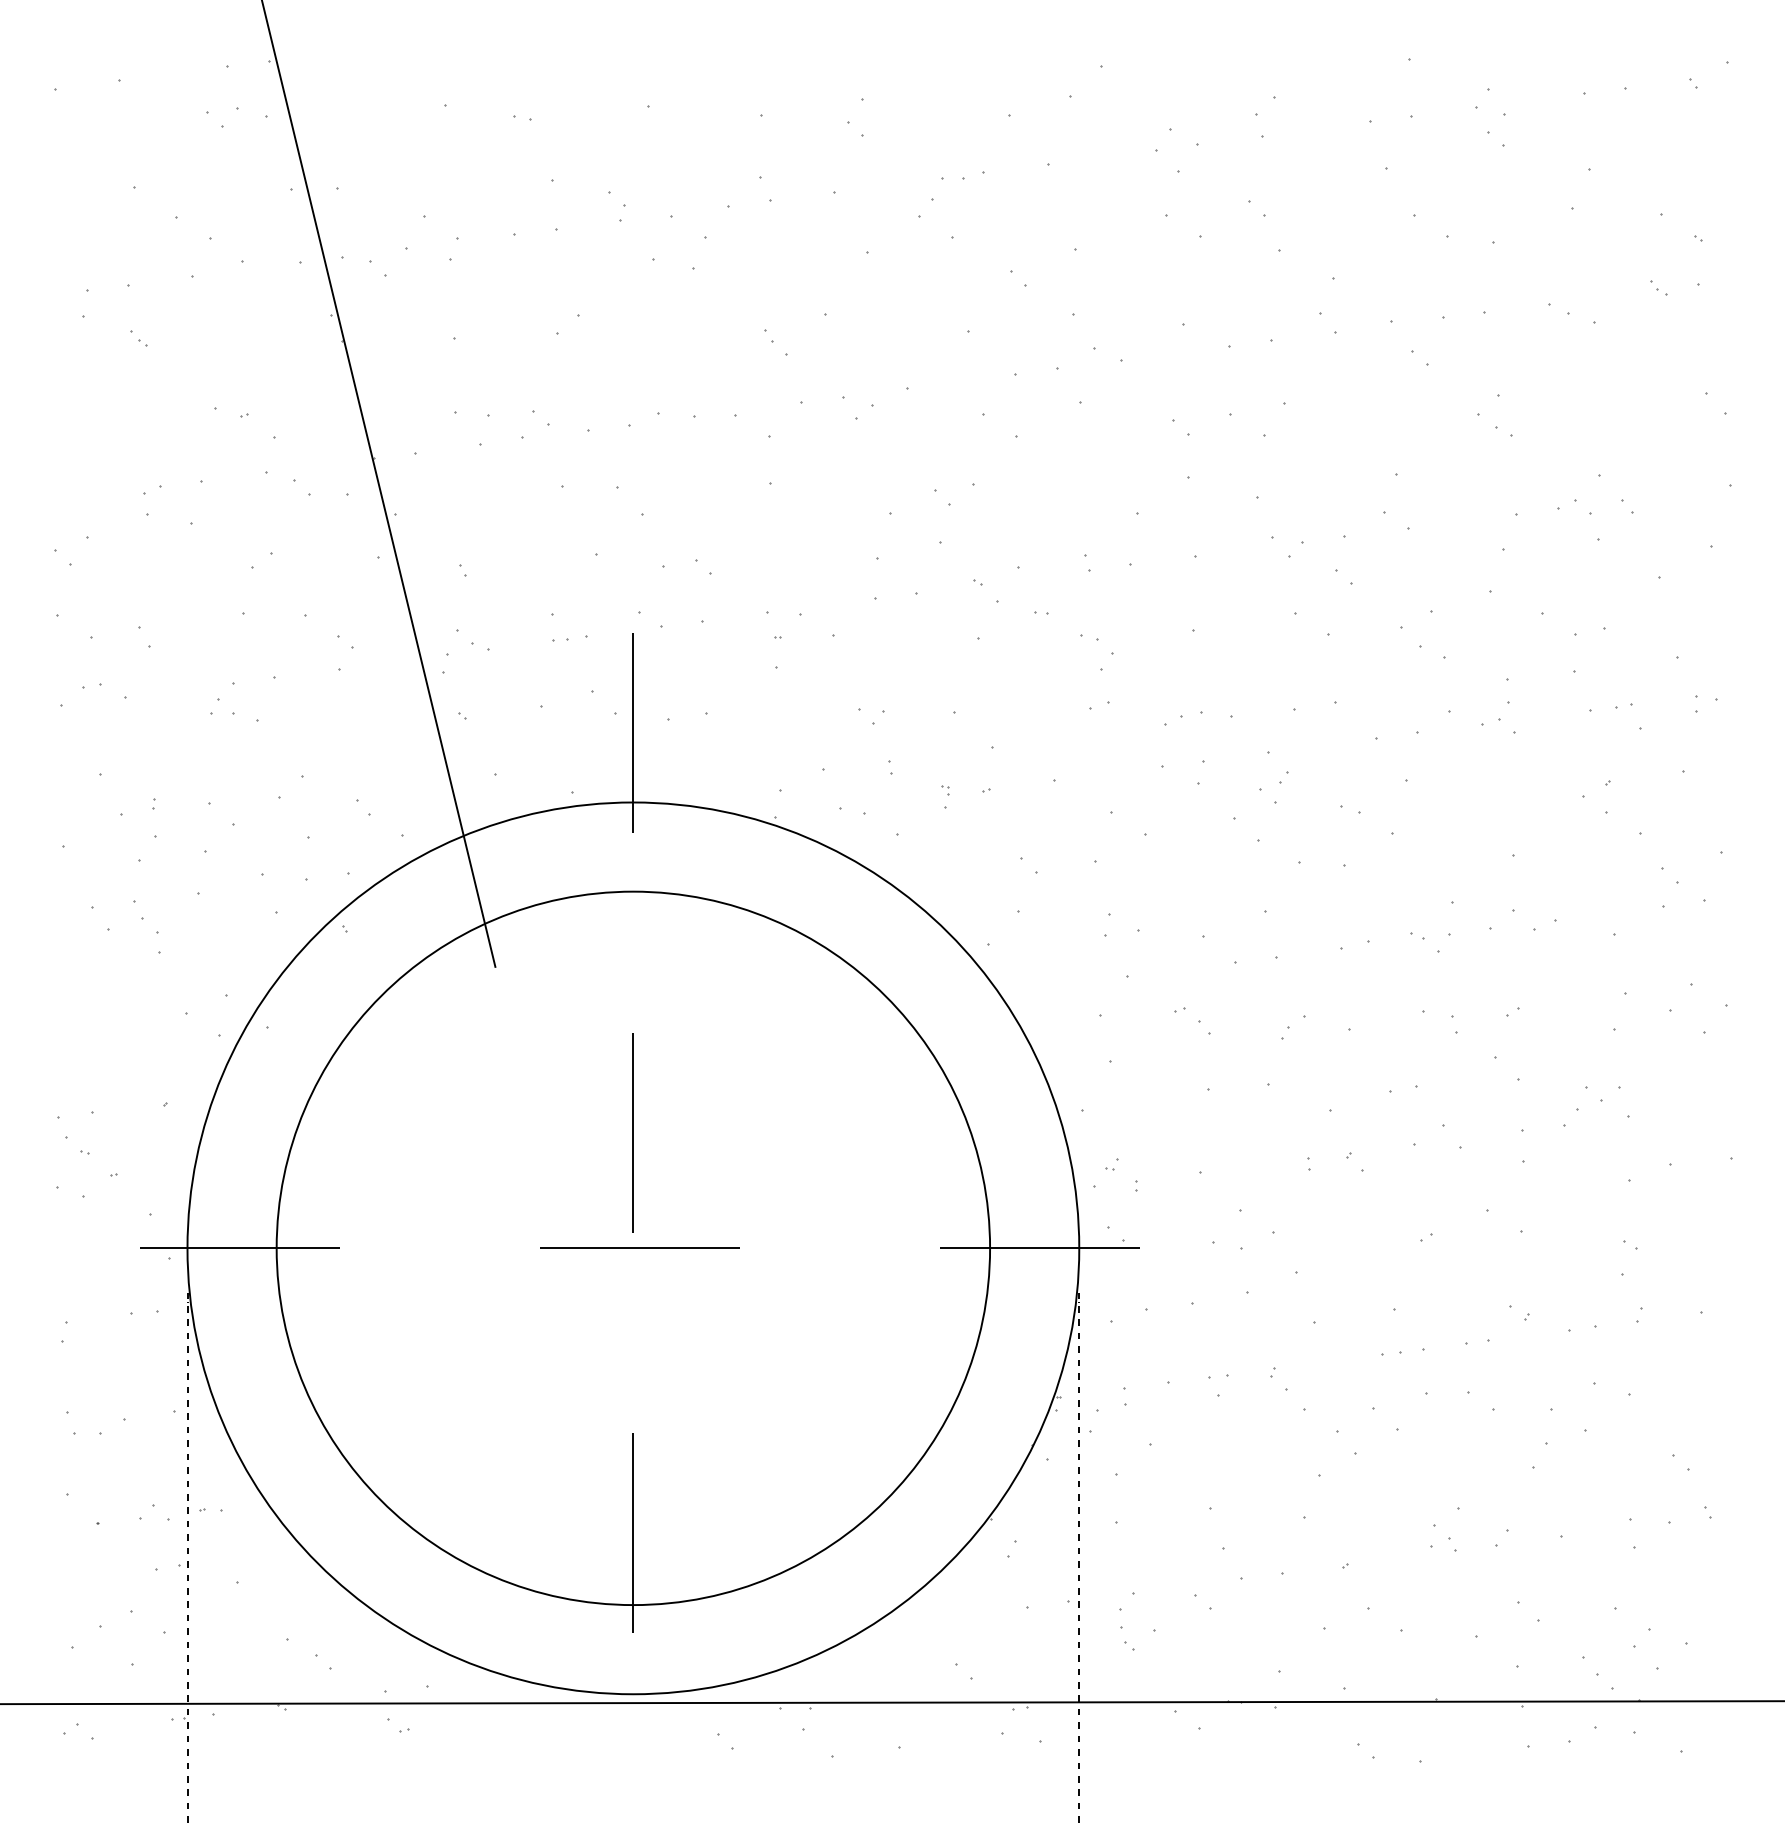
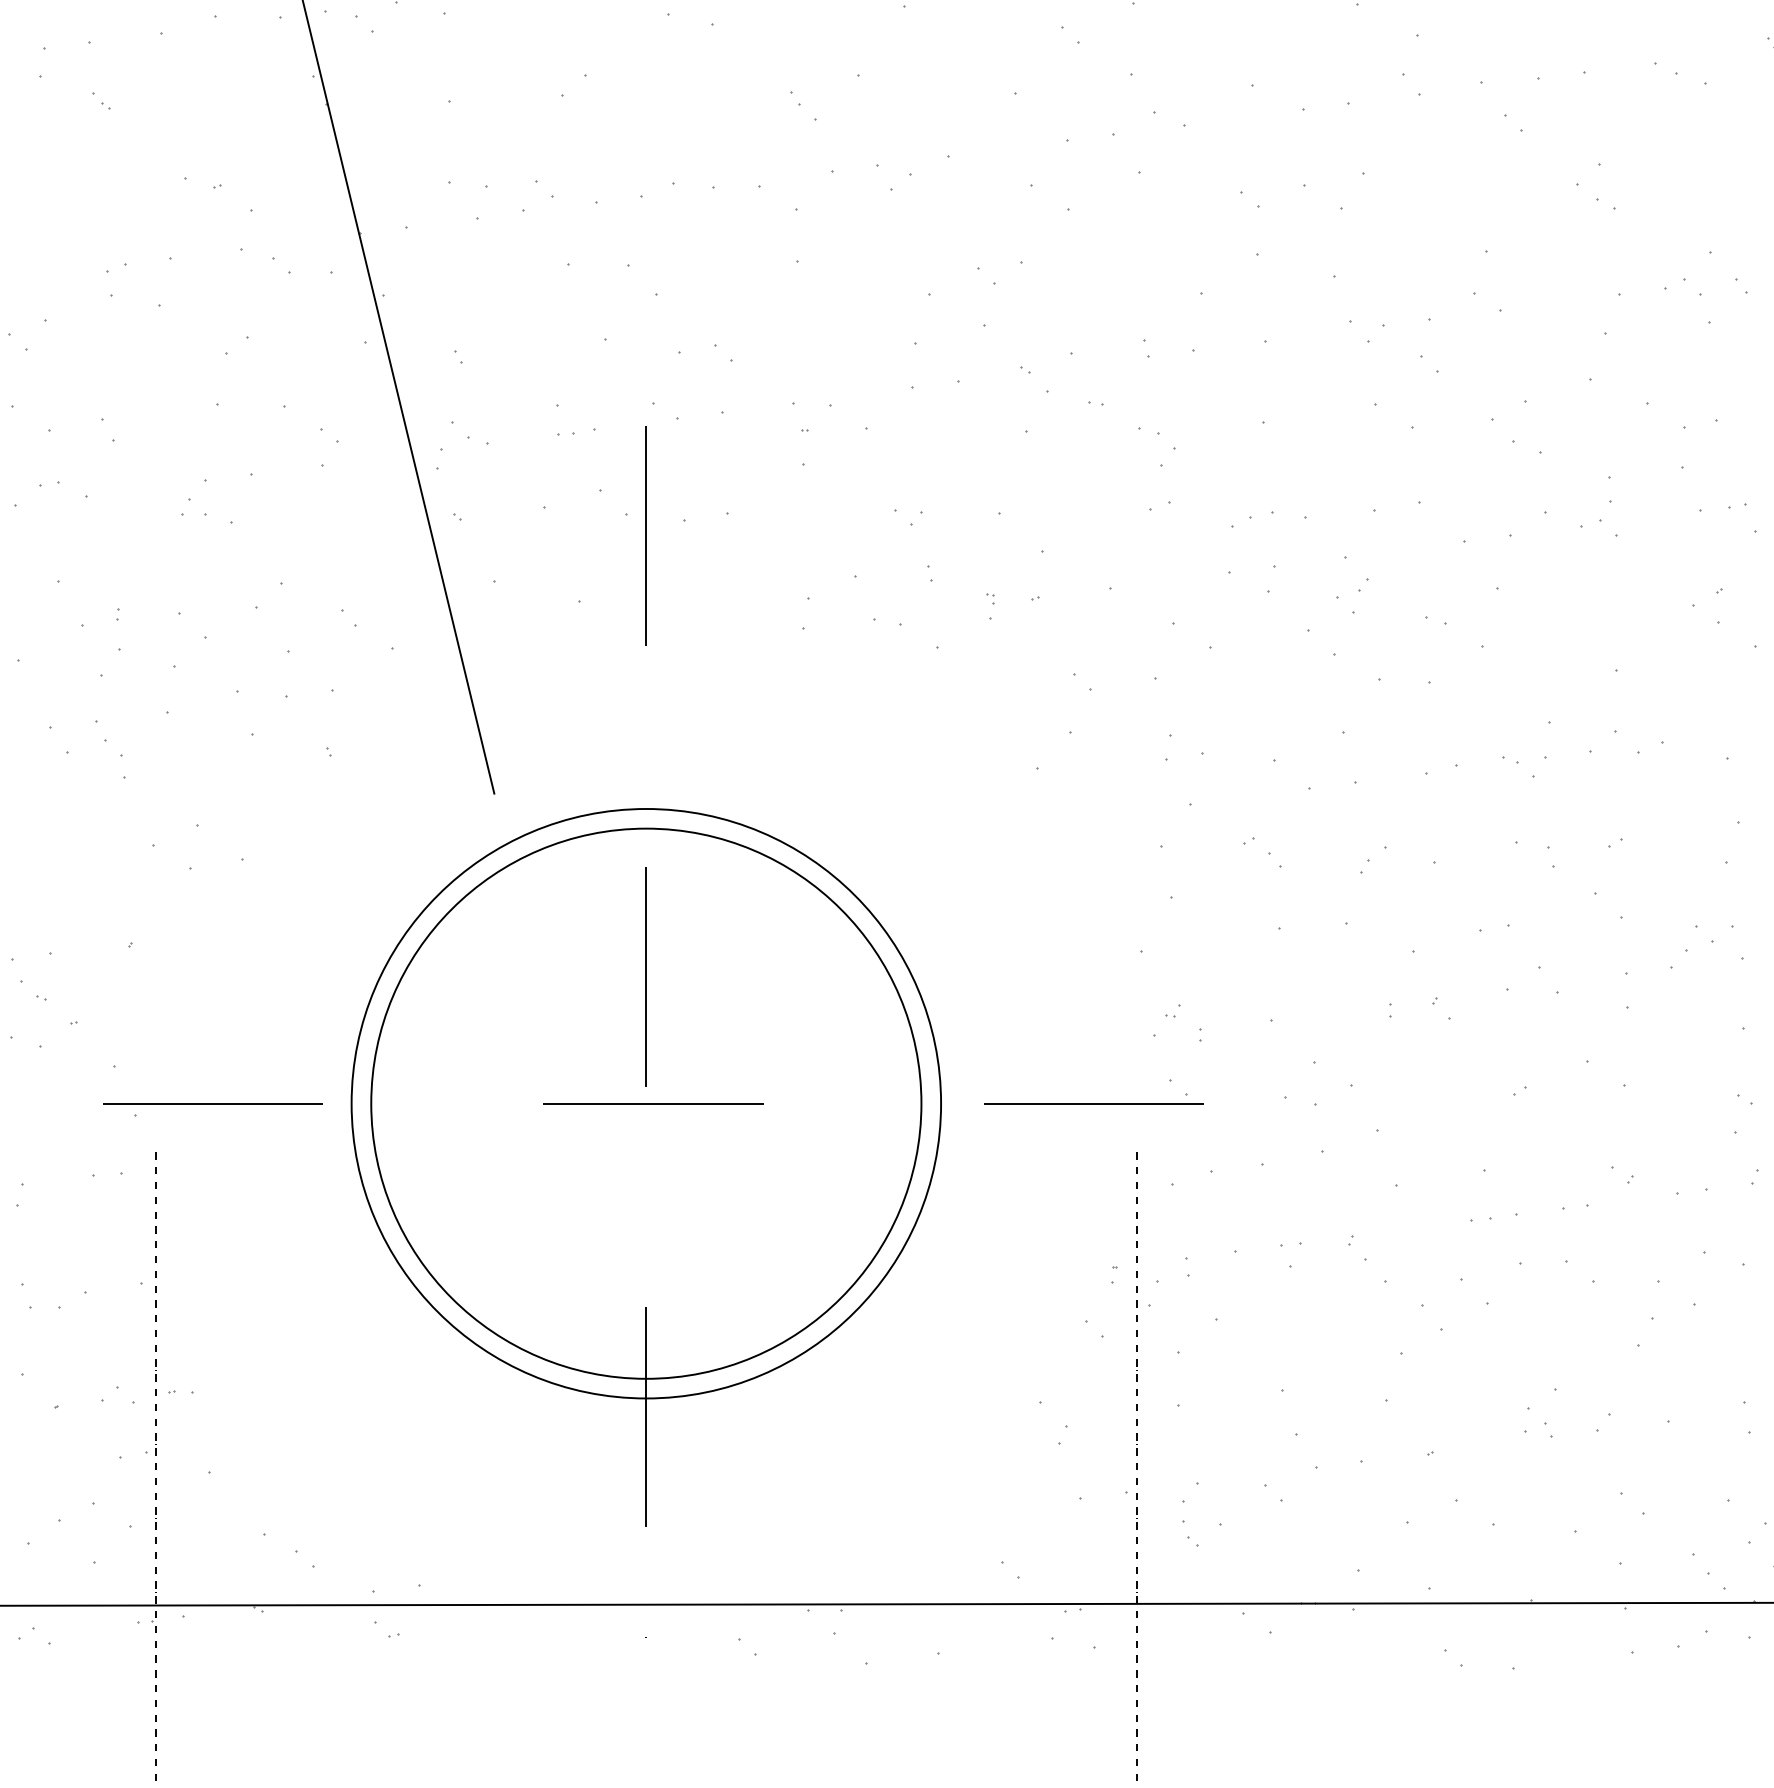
circle: (633, 1248) -> (646, 1103), size x0.6
circle: (633, 1248) -> (646, 1103), size x0.7

